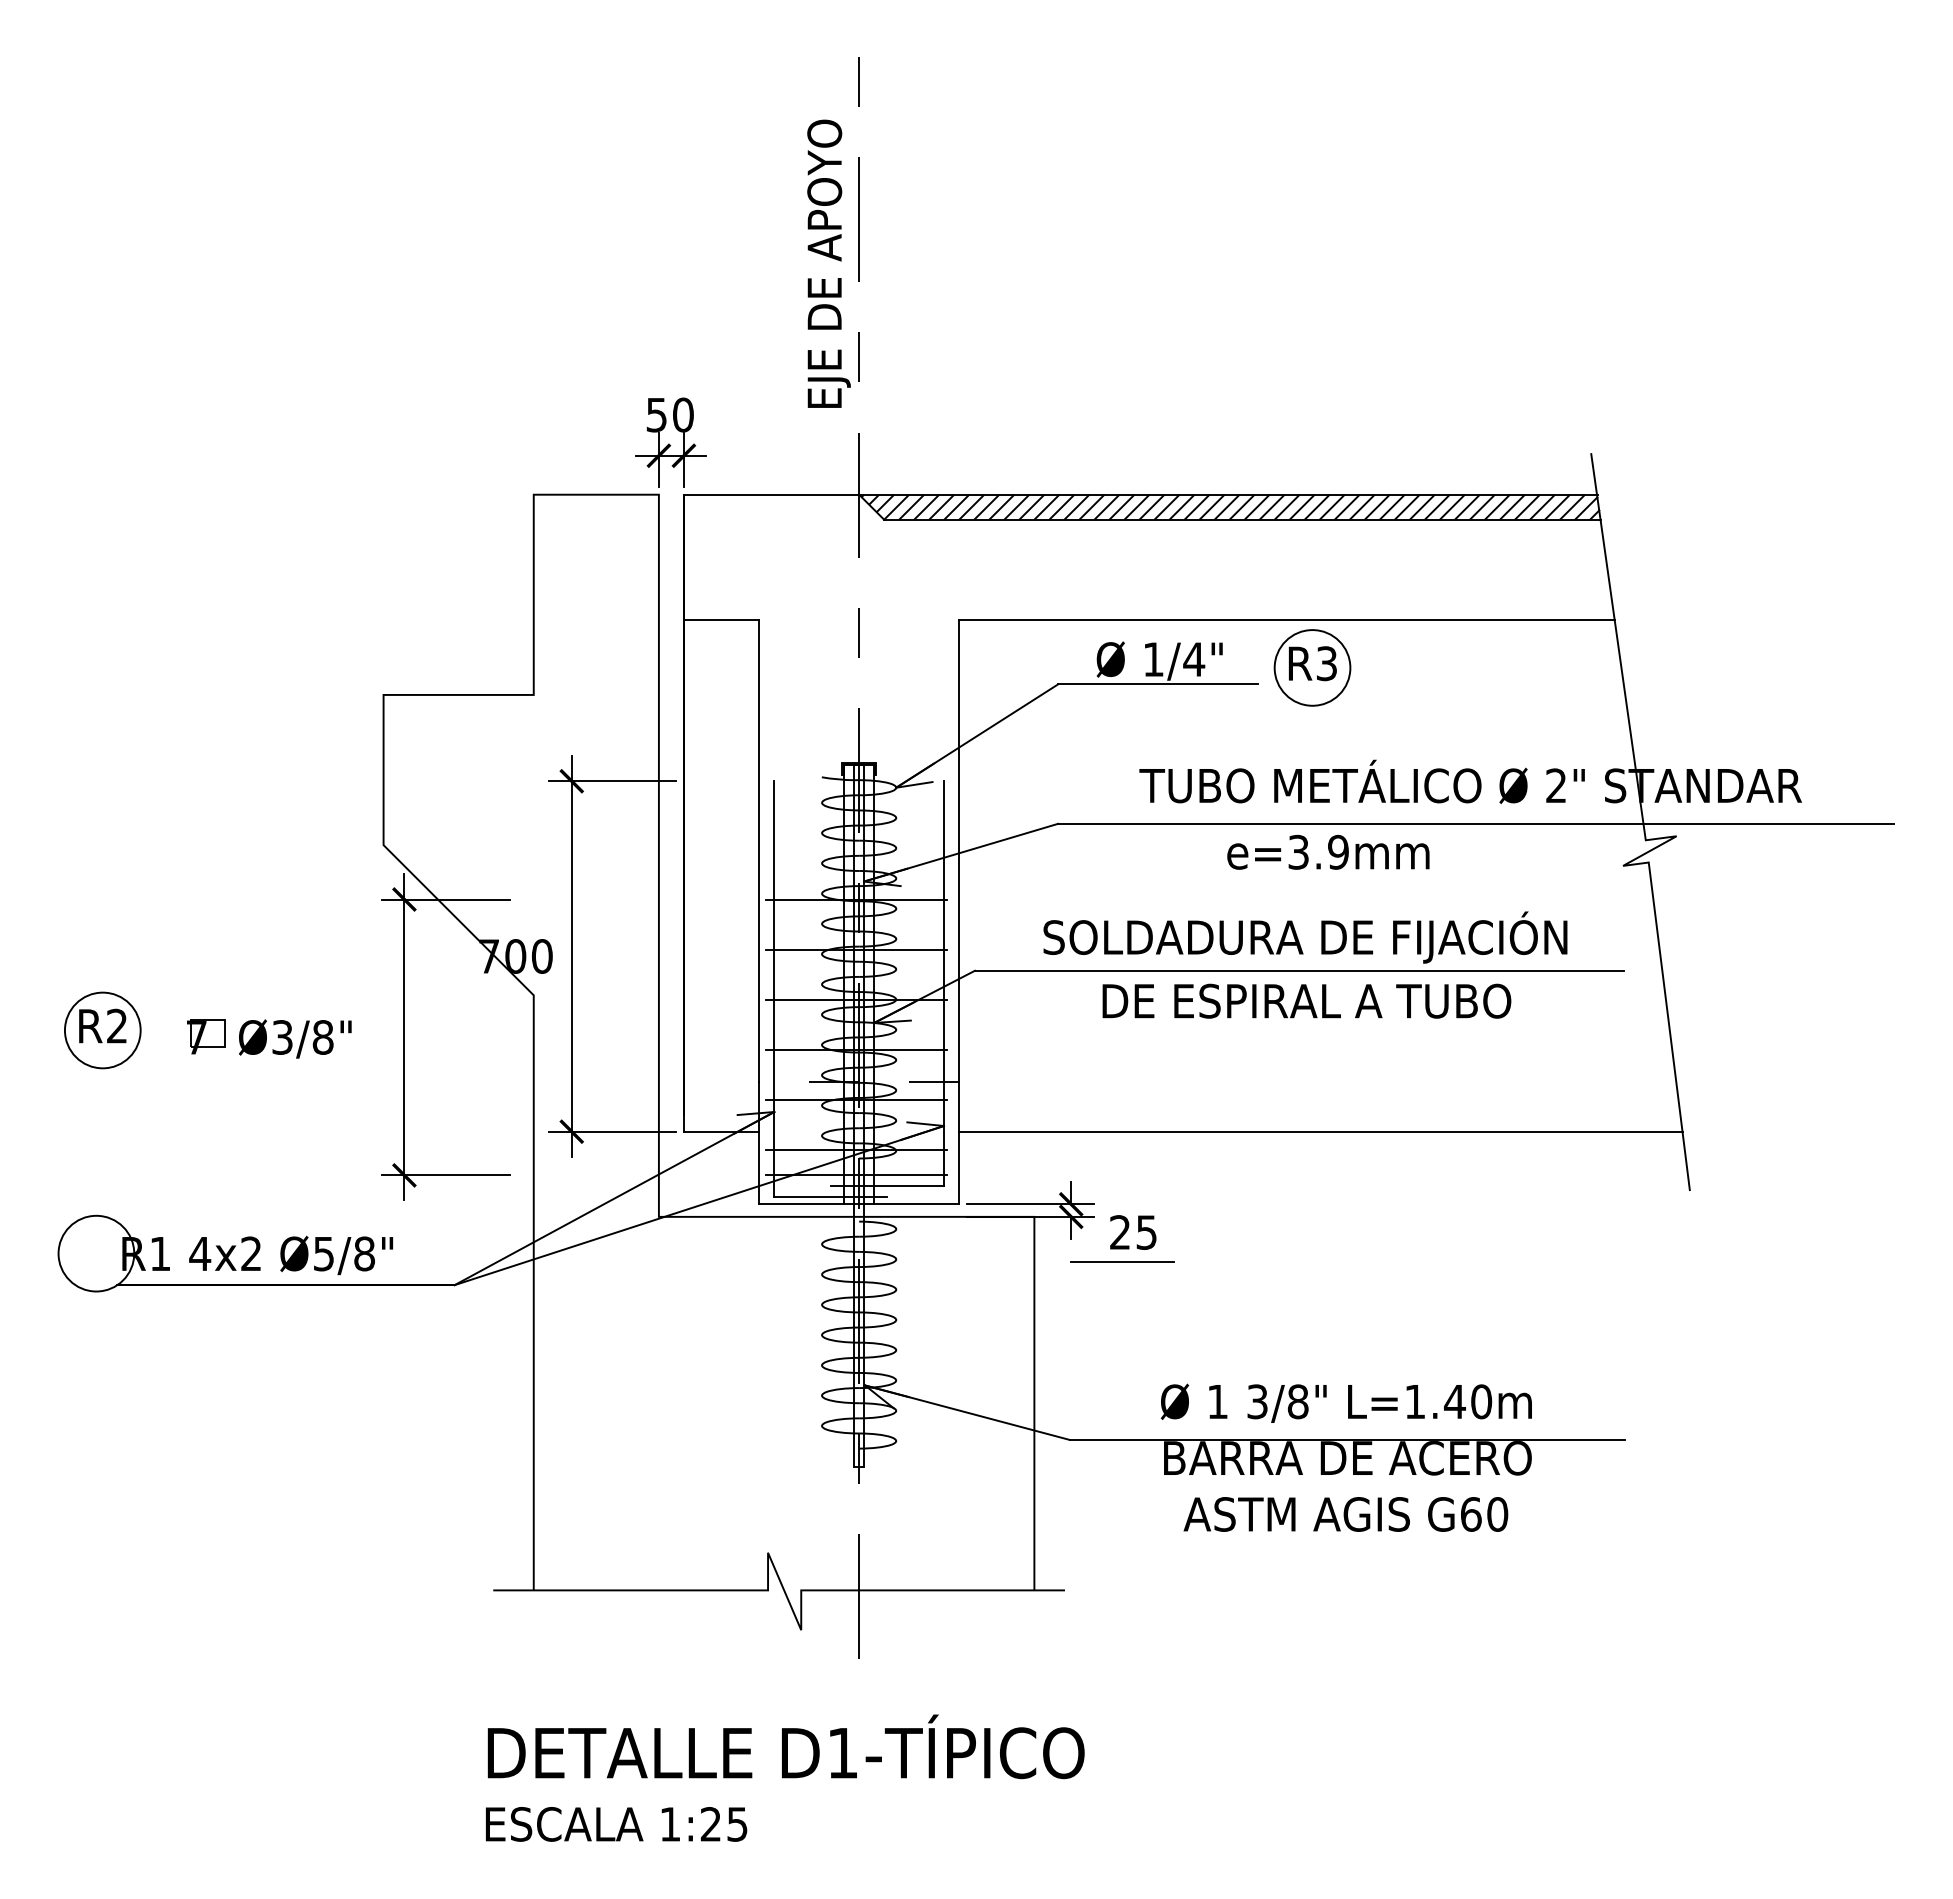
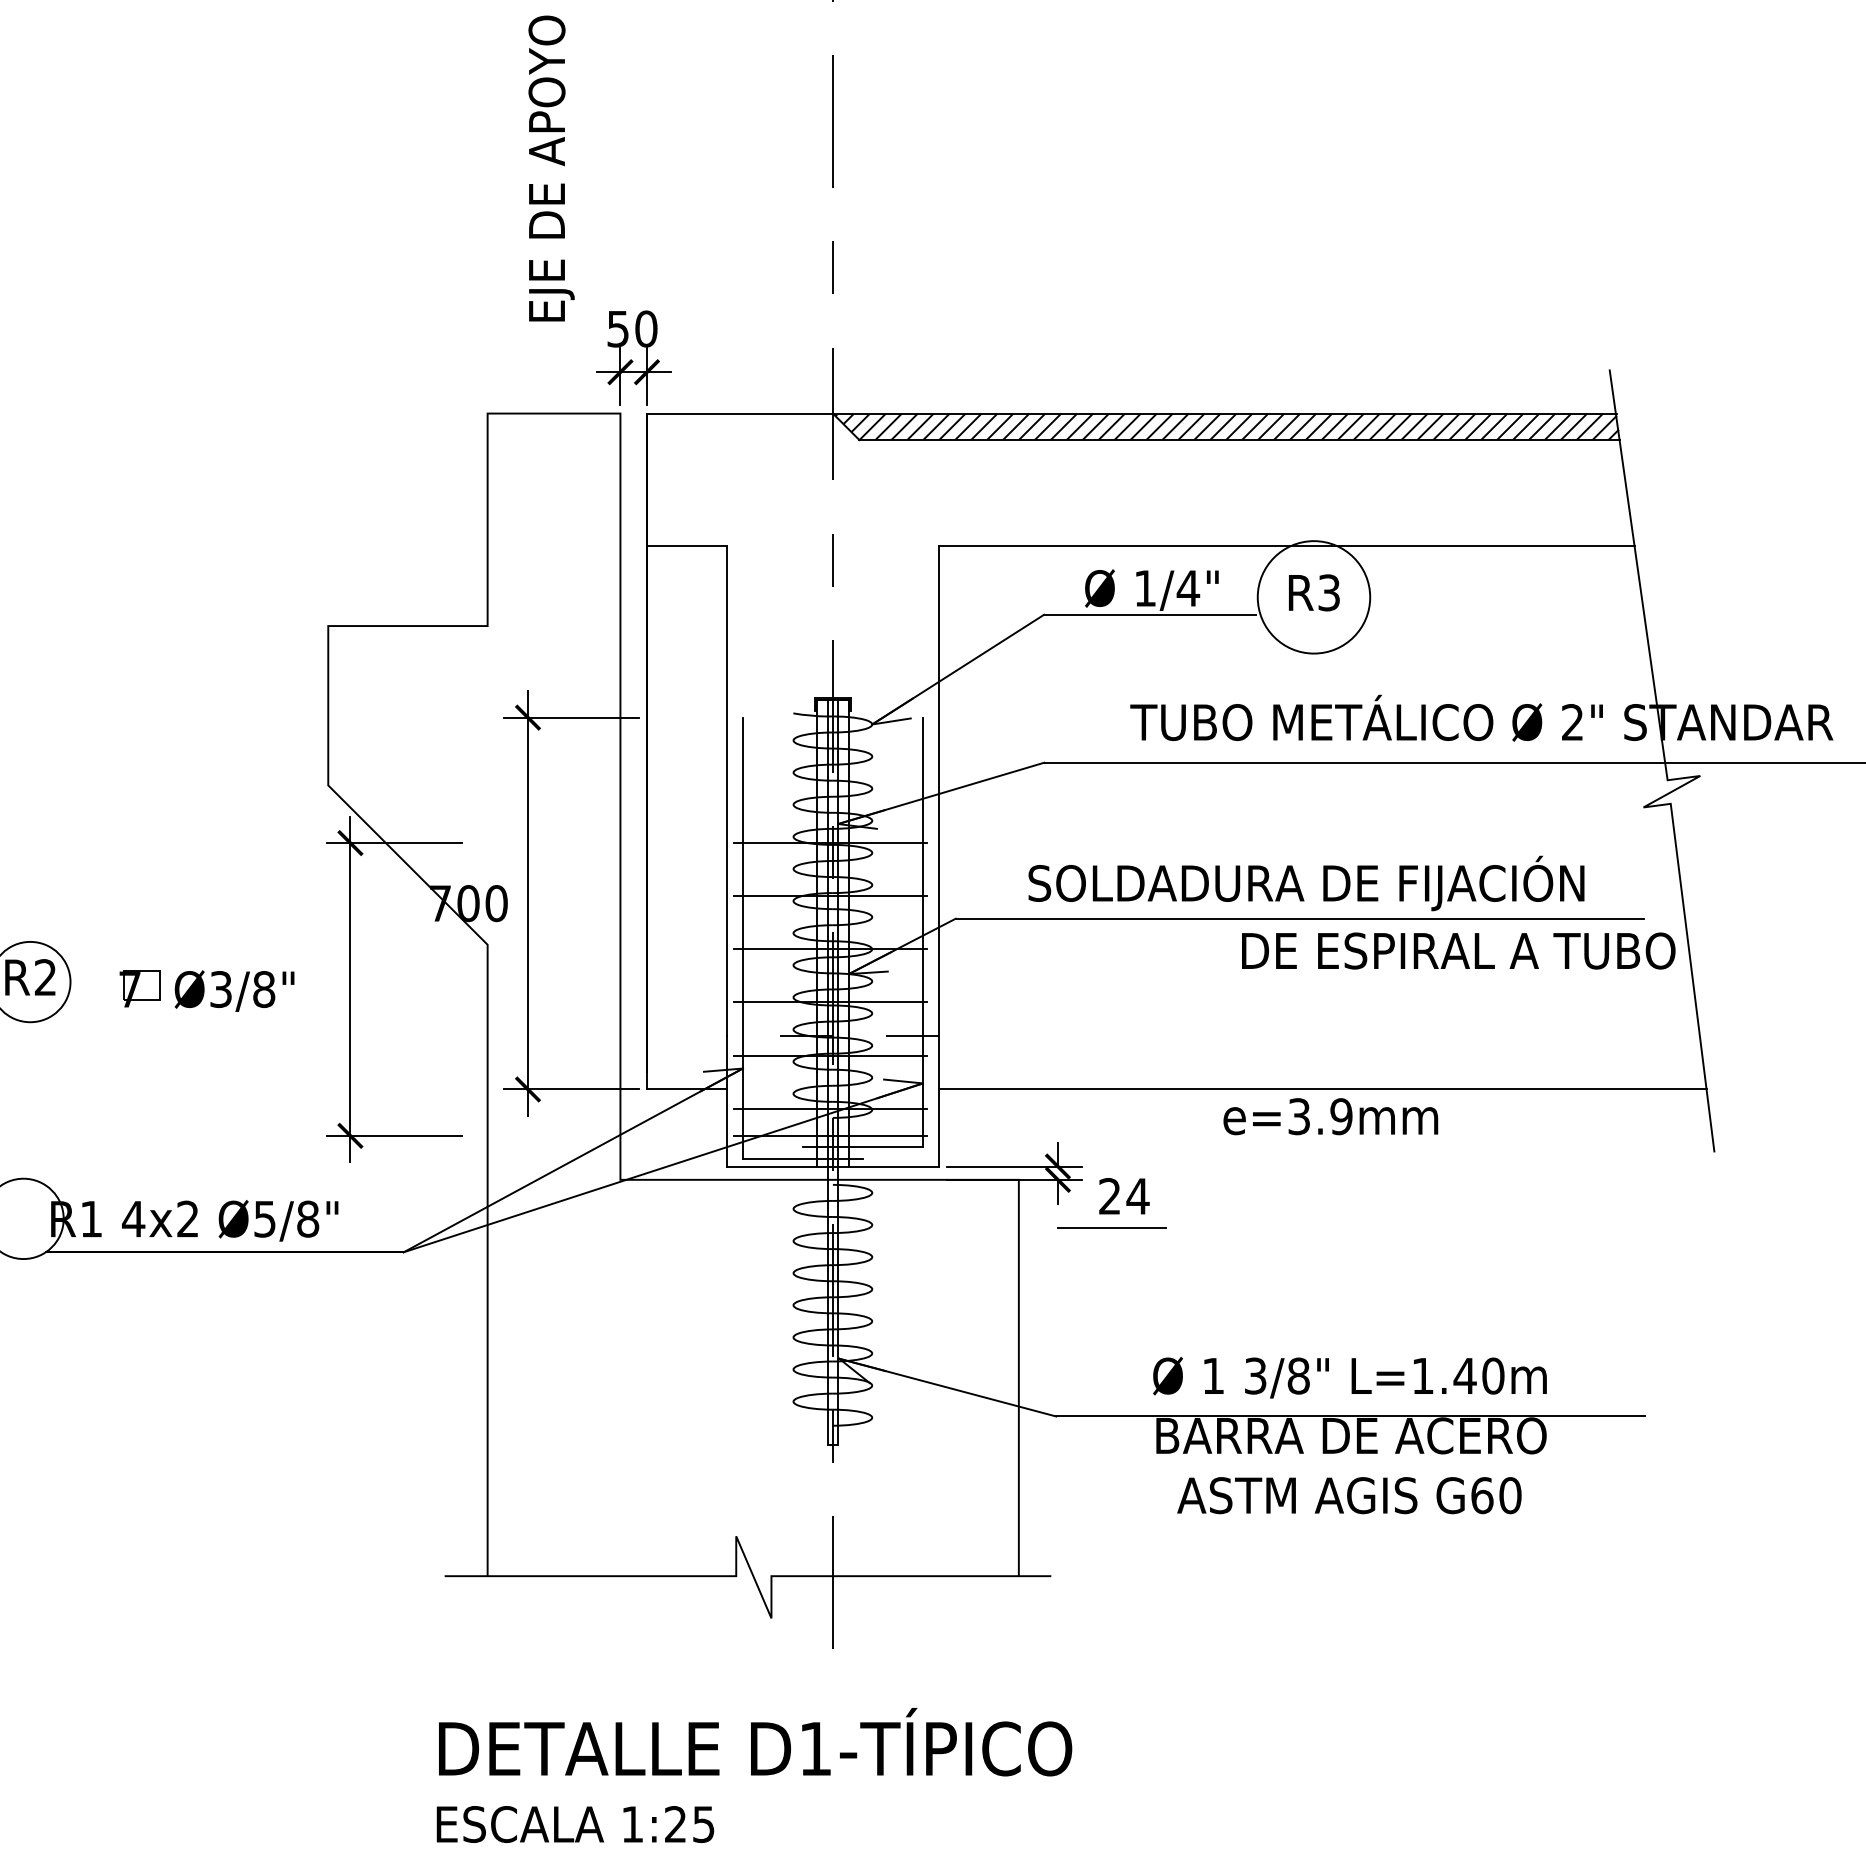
text: (828, 263) -> (551, 168), moved
circle: (1312, 667) -> (1313, 596), size x1.4
text: (1328, 851) -> (1330, 1115), moved
text: (1306, 1000) -> (1458, 950), moved
text: (1146, 1232) -> (1137, 1196), 25 -> 24

